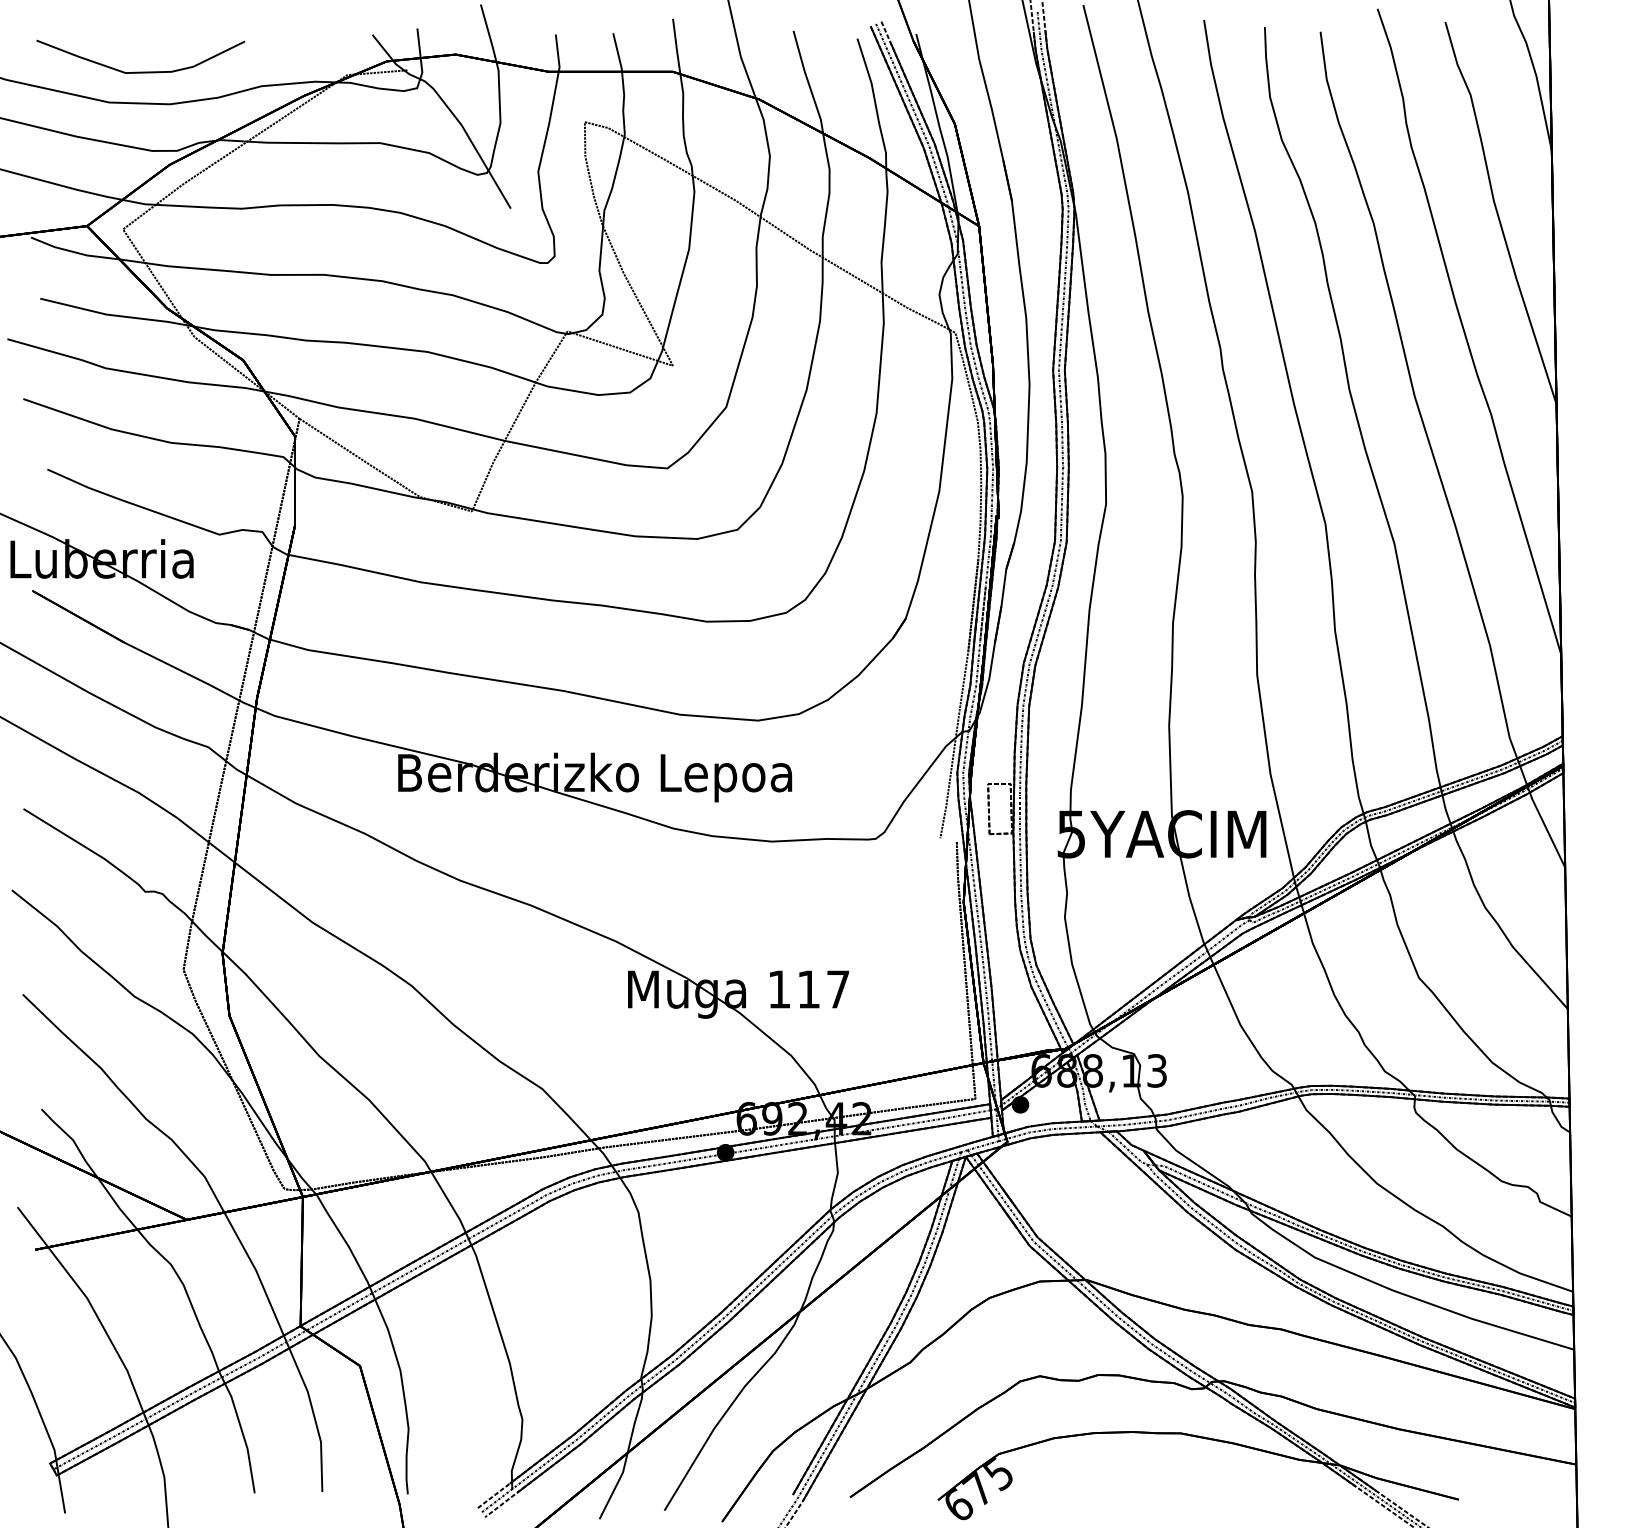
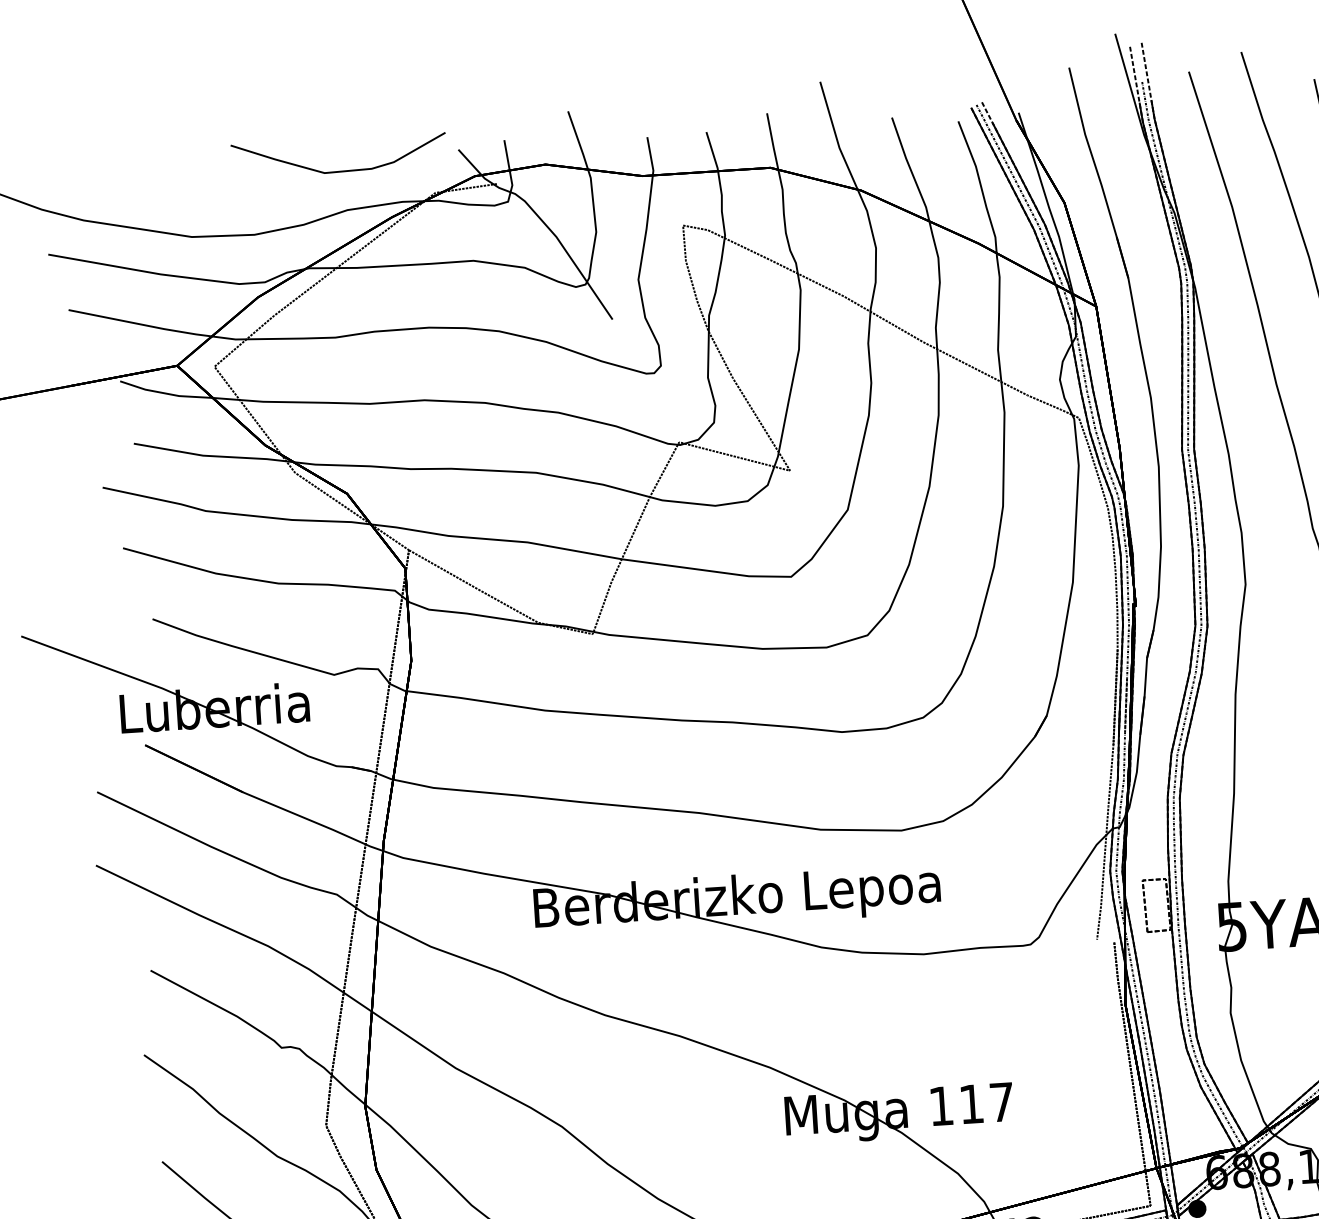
part: (140, 71) -> (339, 170), moved

